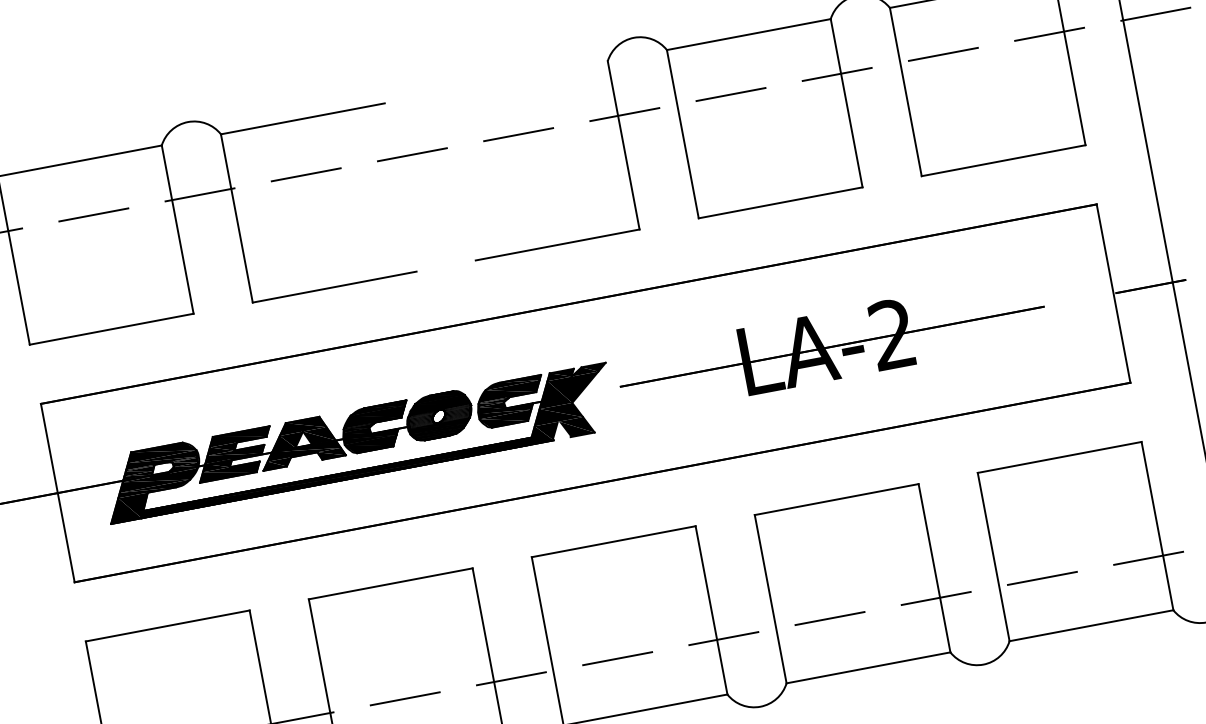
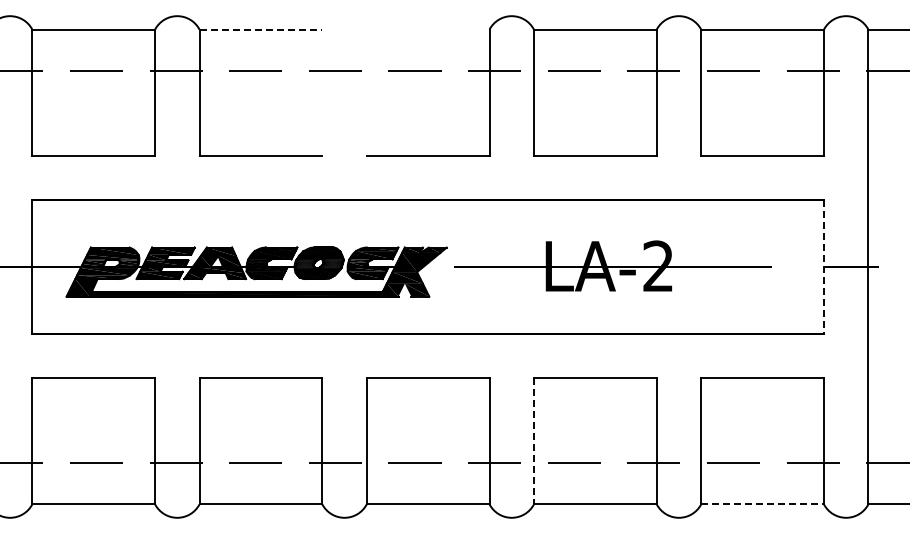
line: (303, 118) -> (261, 29), solid -> dashed
line: (1114, 294) -> (824, 267), solid -> dashed
line: (770, 599) -> (533, 441), solid -> dashed
line: (1092, 625) -> (763, 504), solid -> dashed

